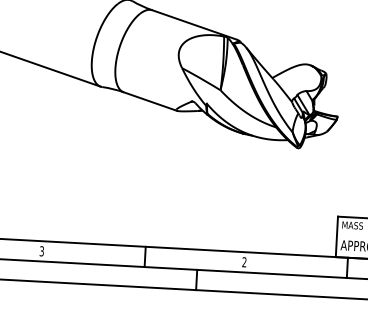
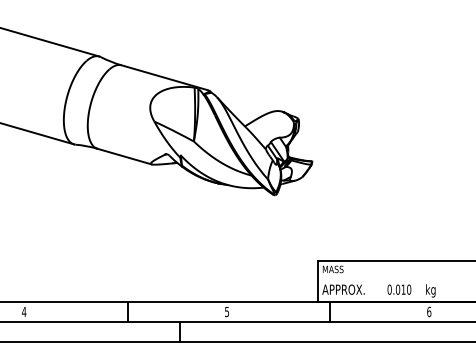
text: (42, 250) -> (24, 311), 3 -> 4
text: (244, 261) -> (227, 311), 2 -> 5

